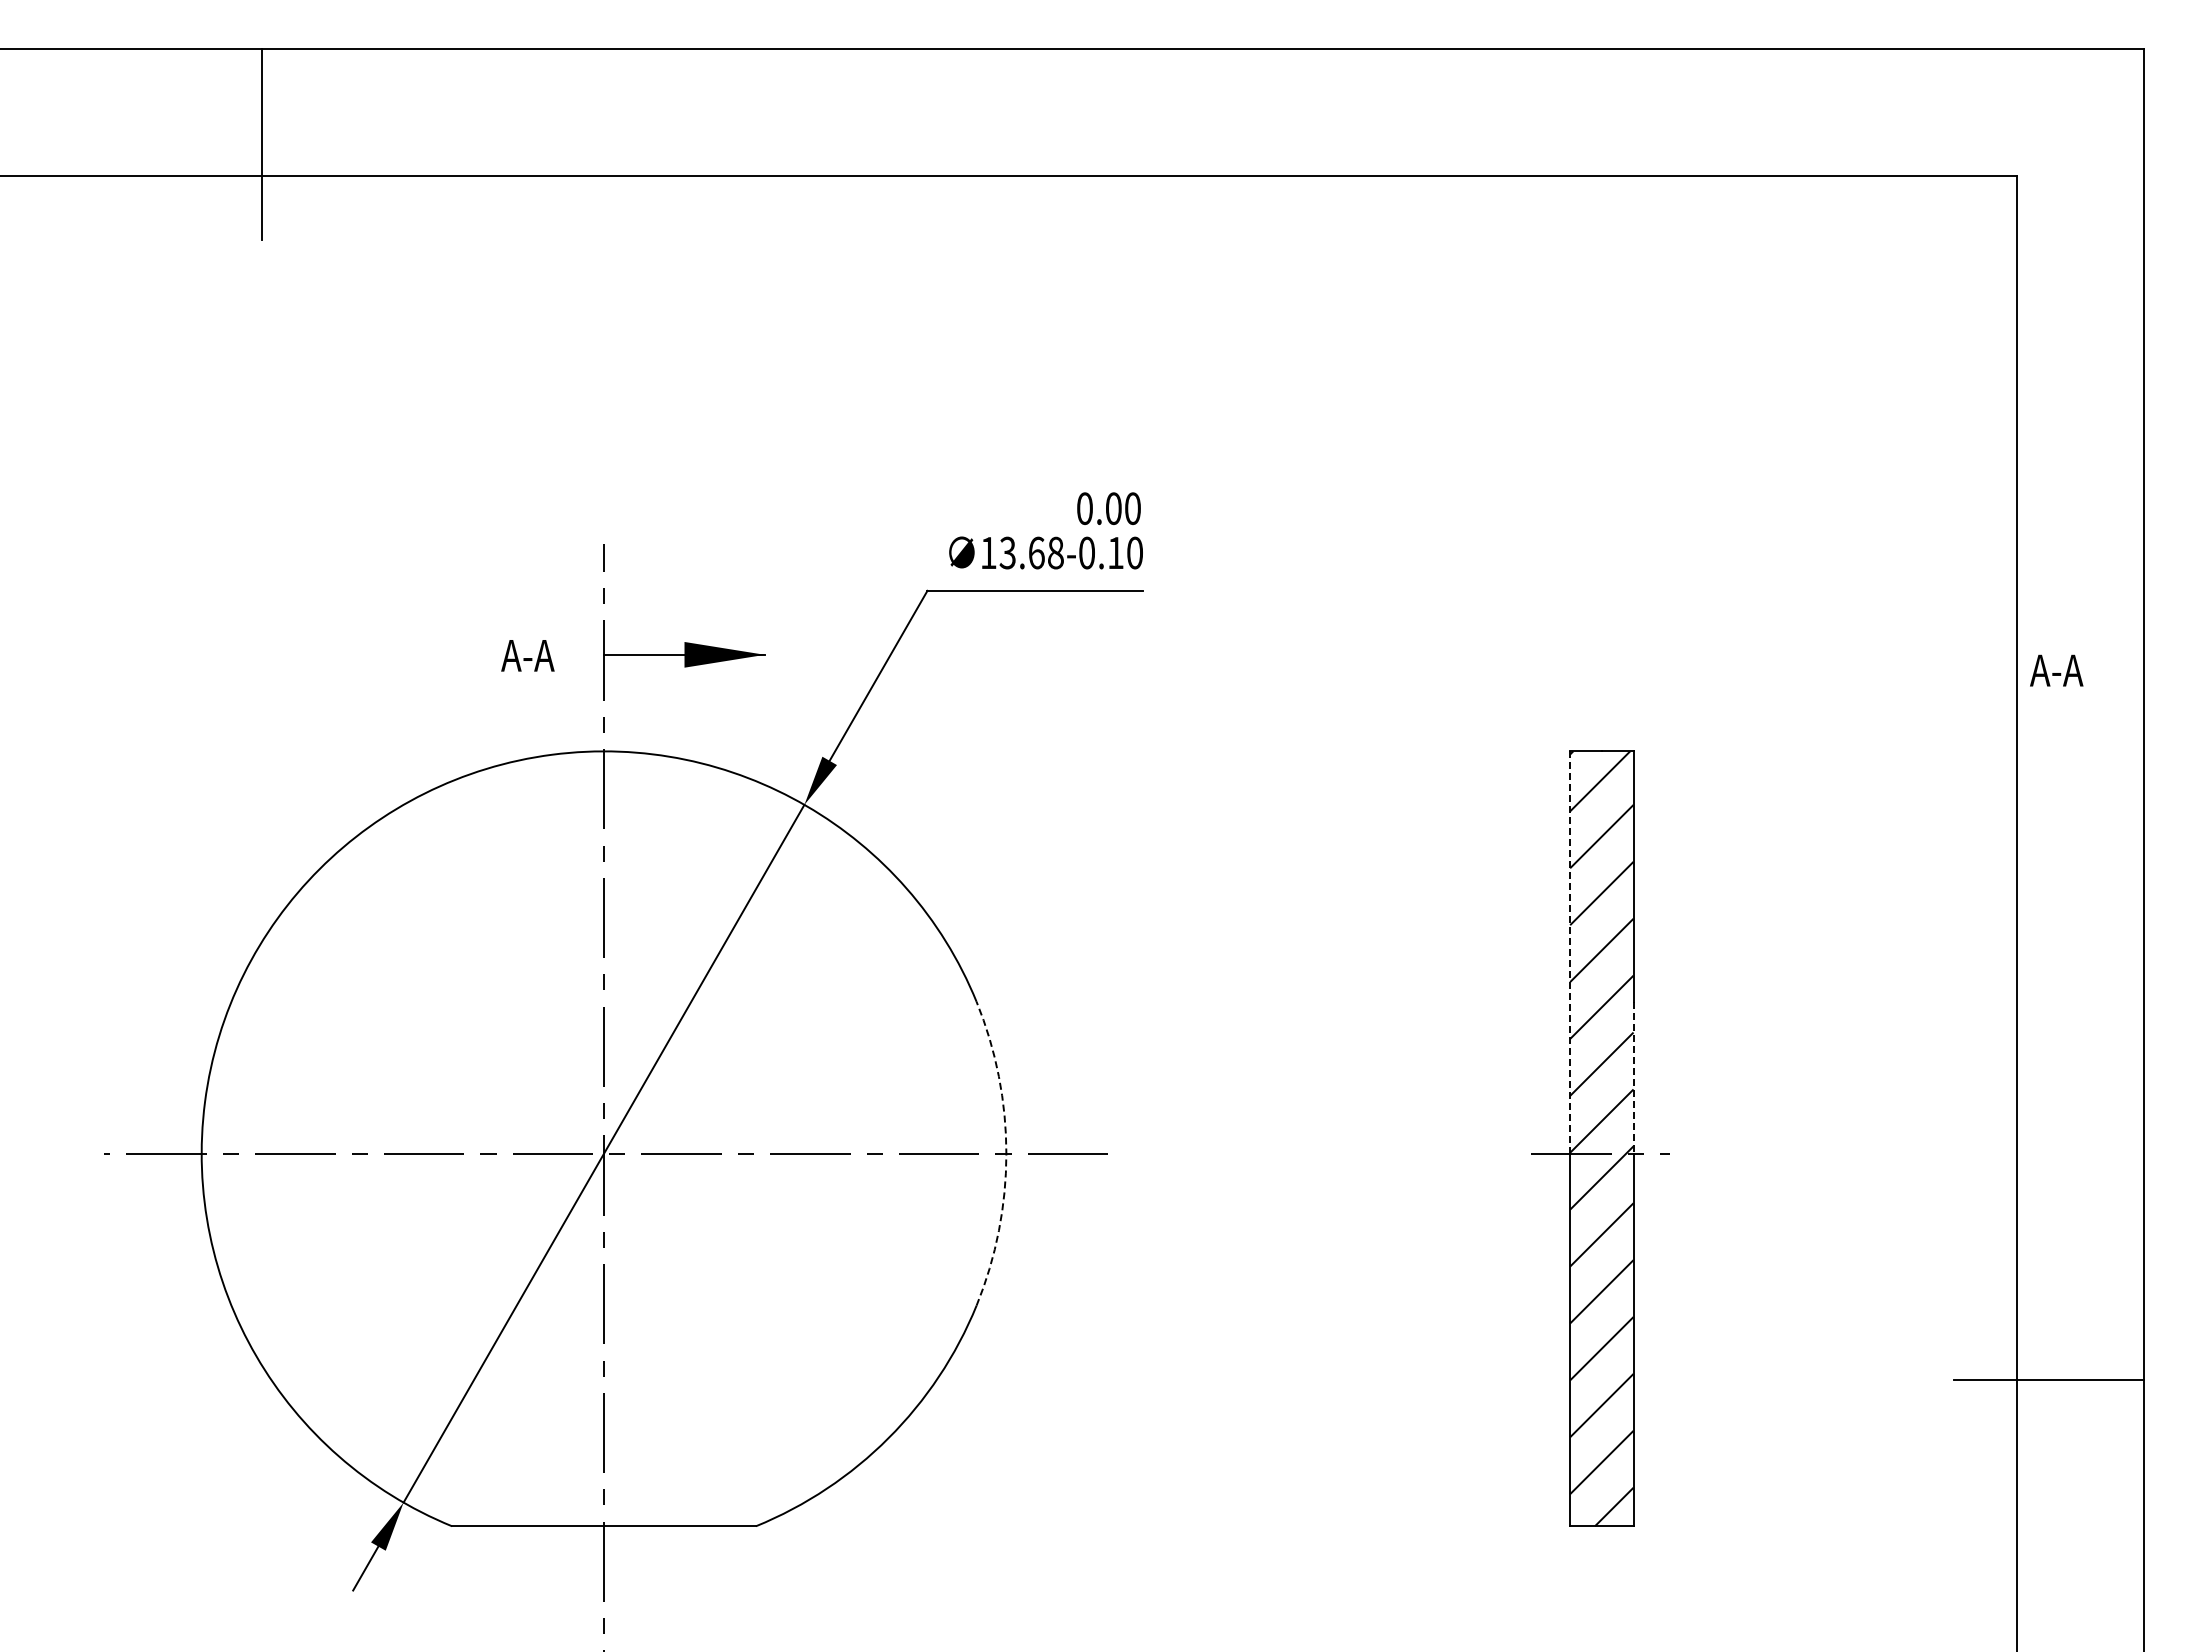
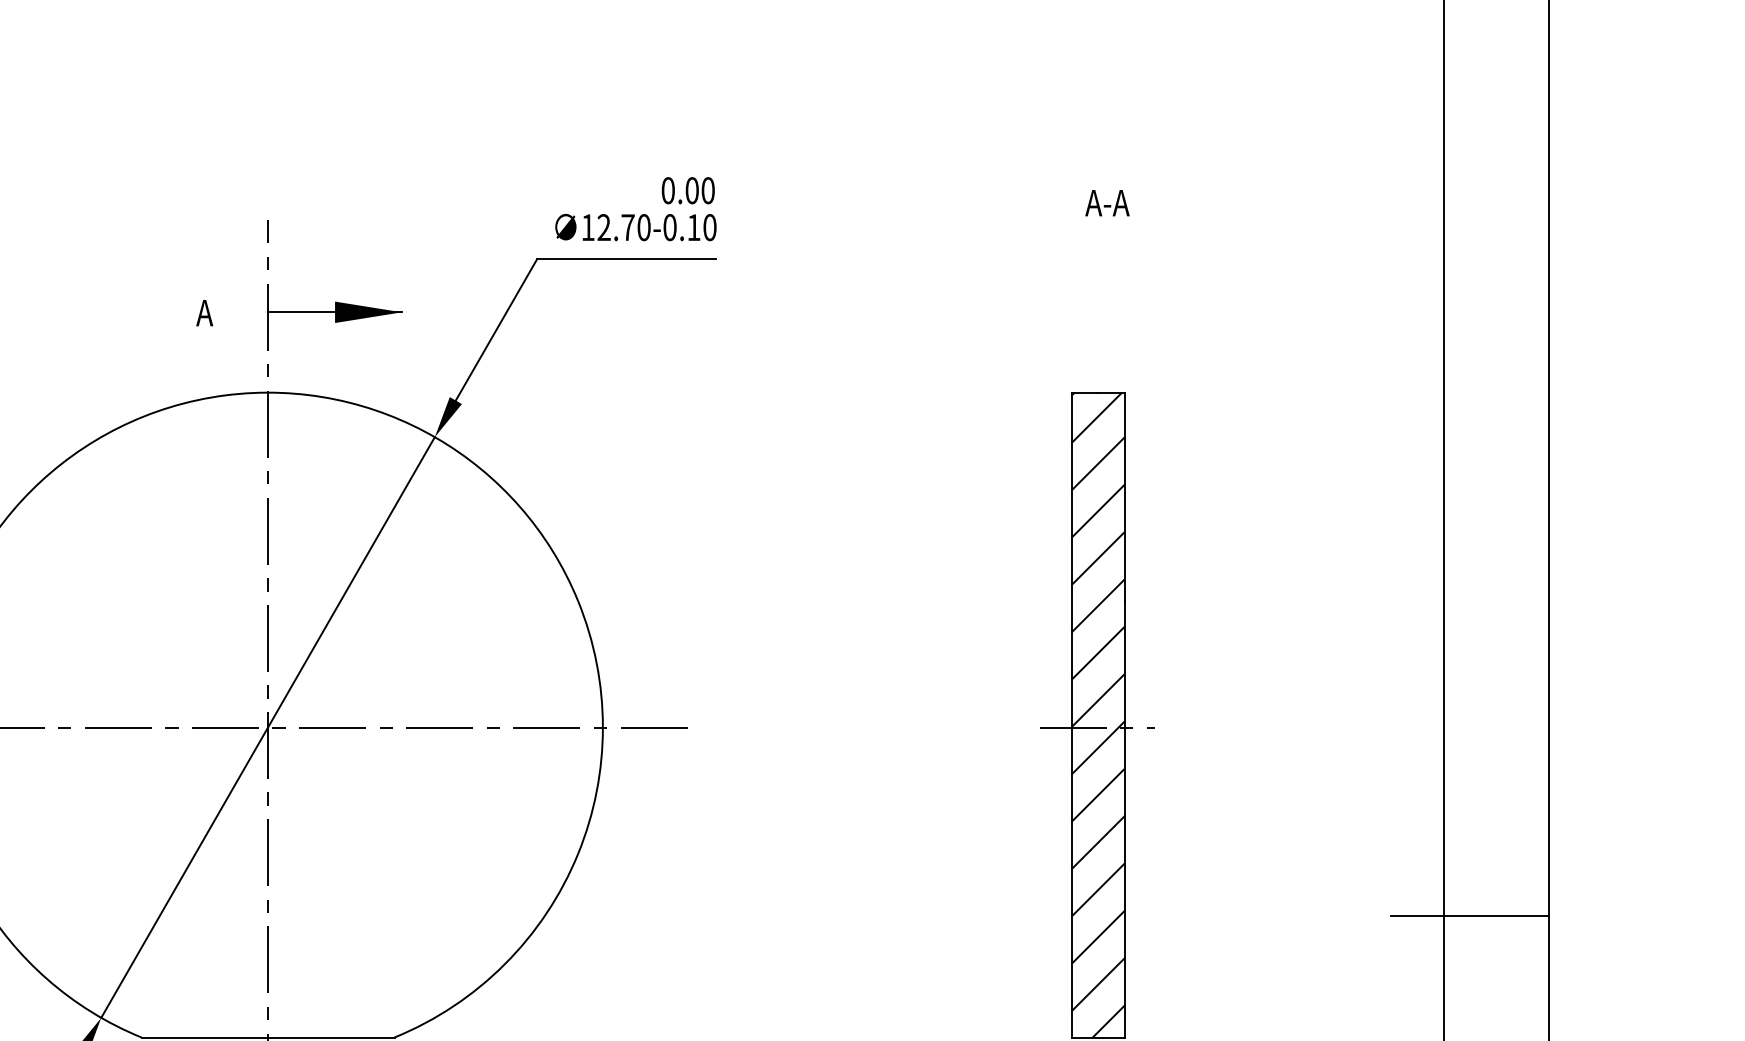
text: (1031, 552) -> (623, 227), 13.68 -> 12.70
text: (527, 655) -> (204, 312), A-A -> A
text: (2056, 670) -> (1107, 203), moved
line: (1570, 952) -> (1072, 560), dashed -> solid
line: (1633, 1077) -> (1124, 664), dashed -> solid
arc: (1006, 1153) -> (603, 727), dashed -> solid

